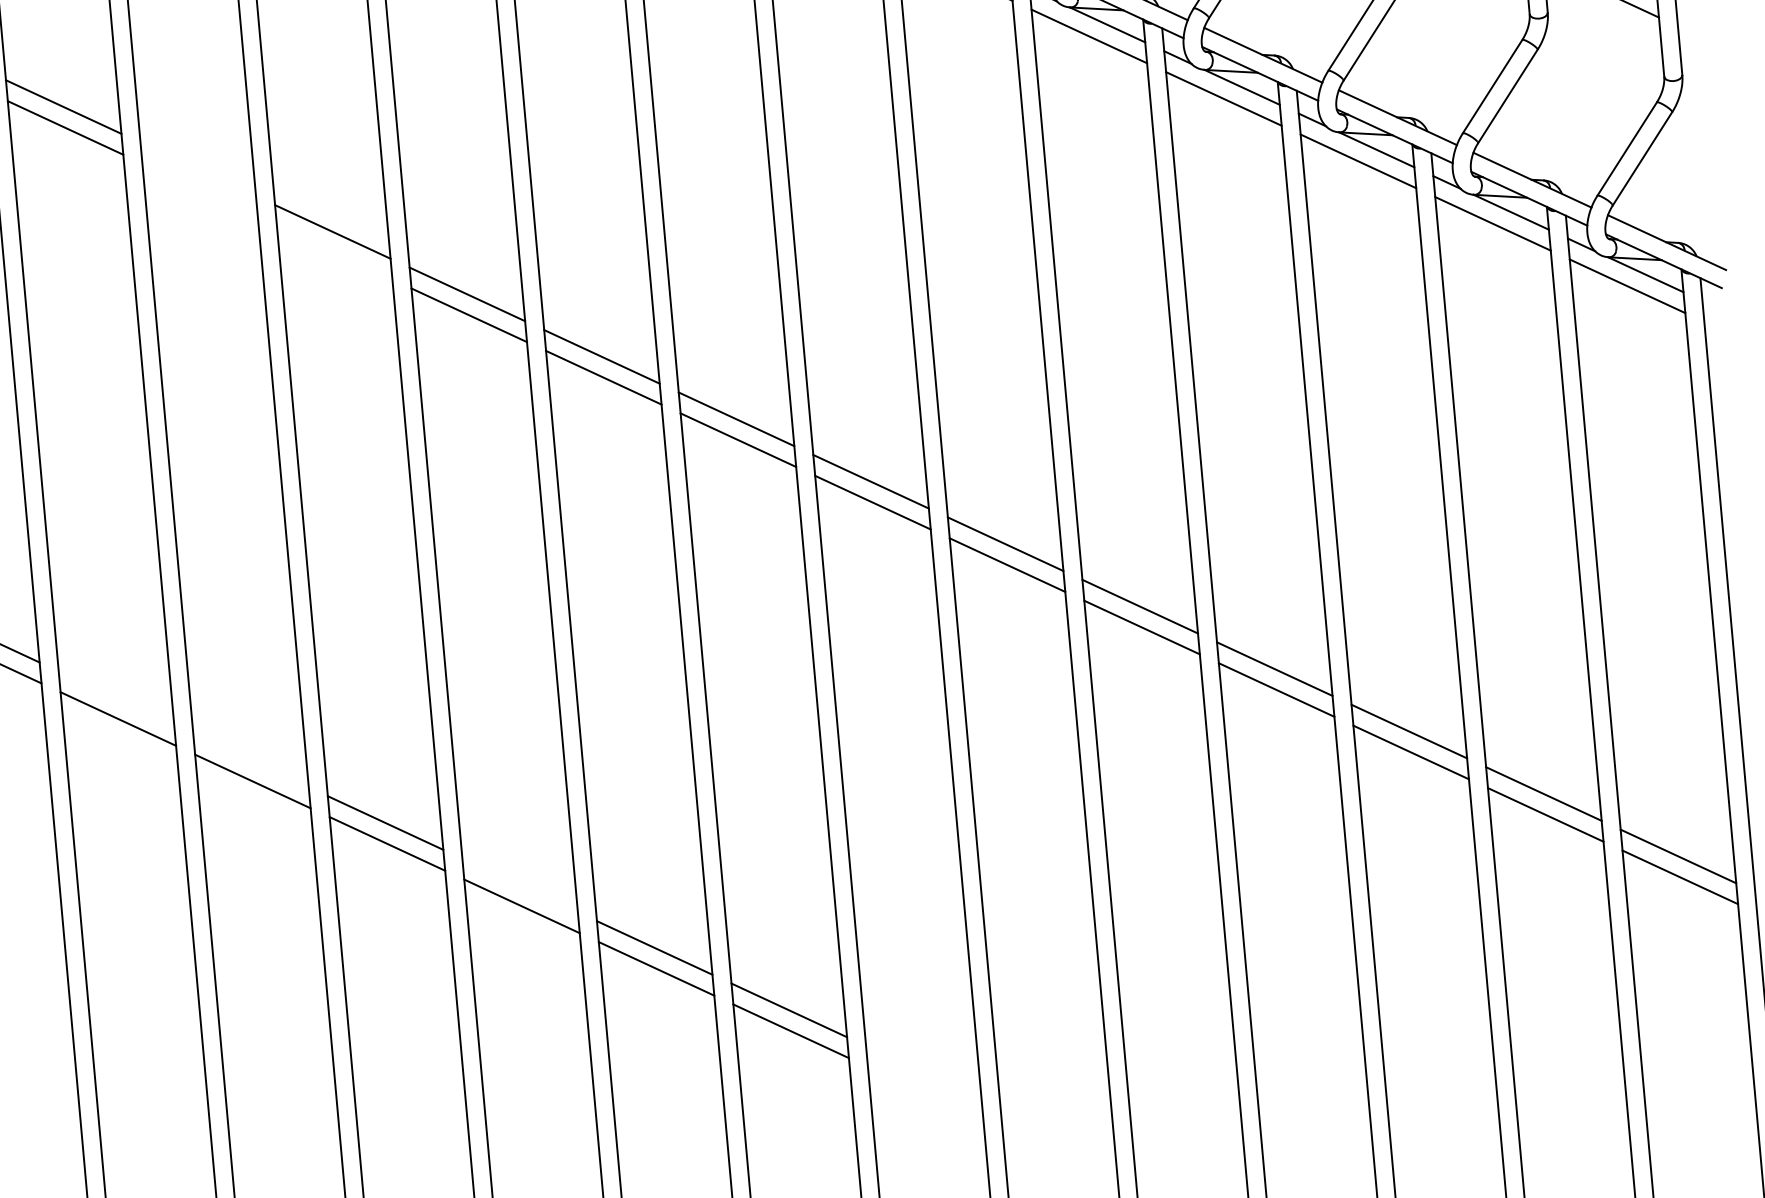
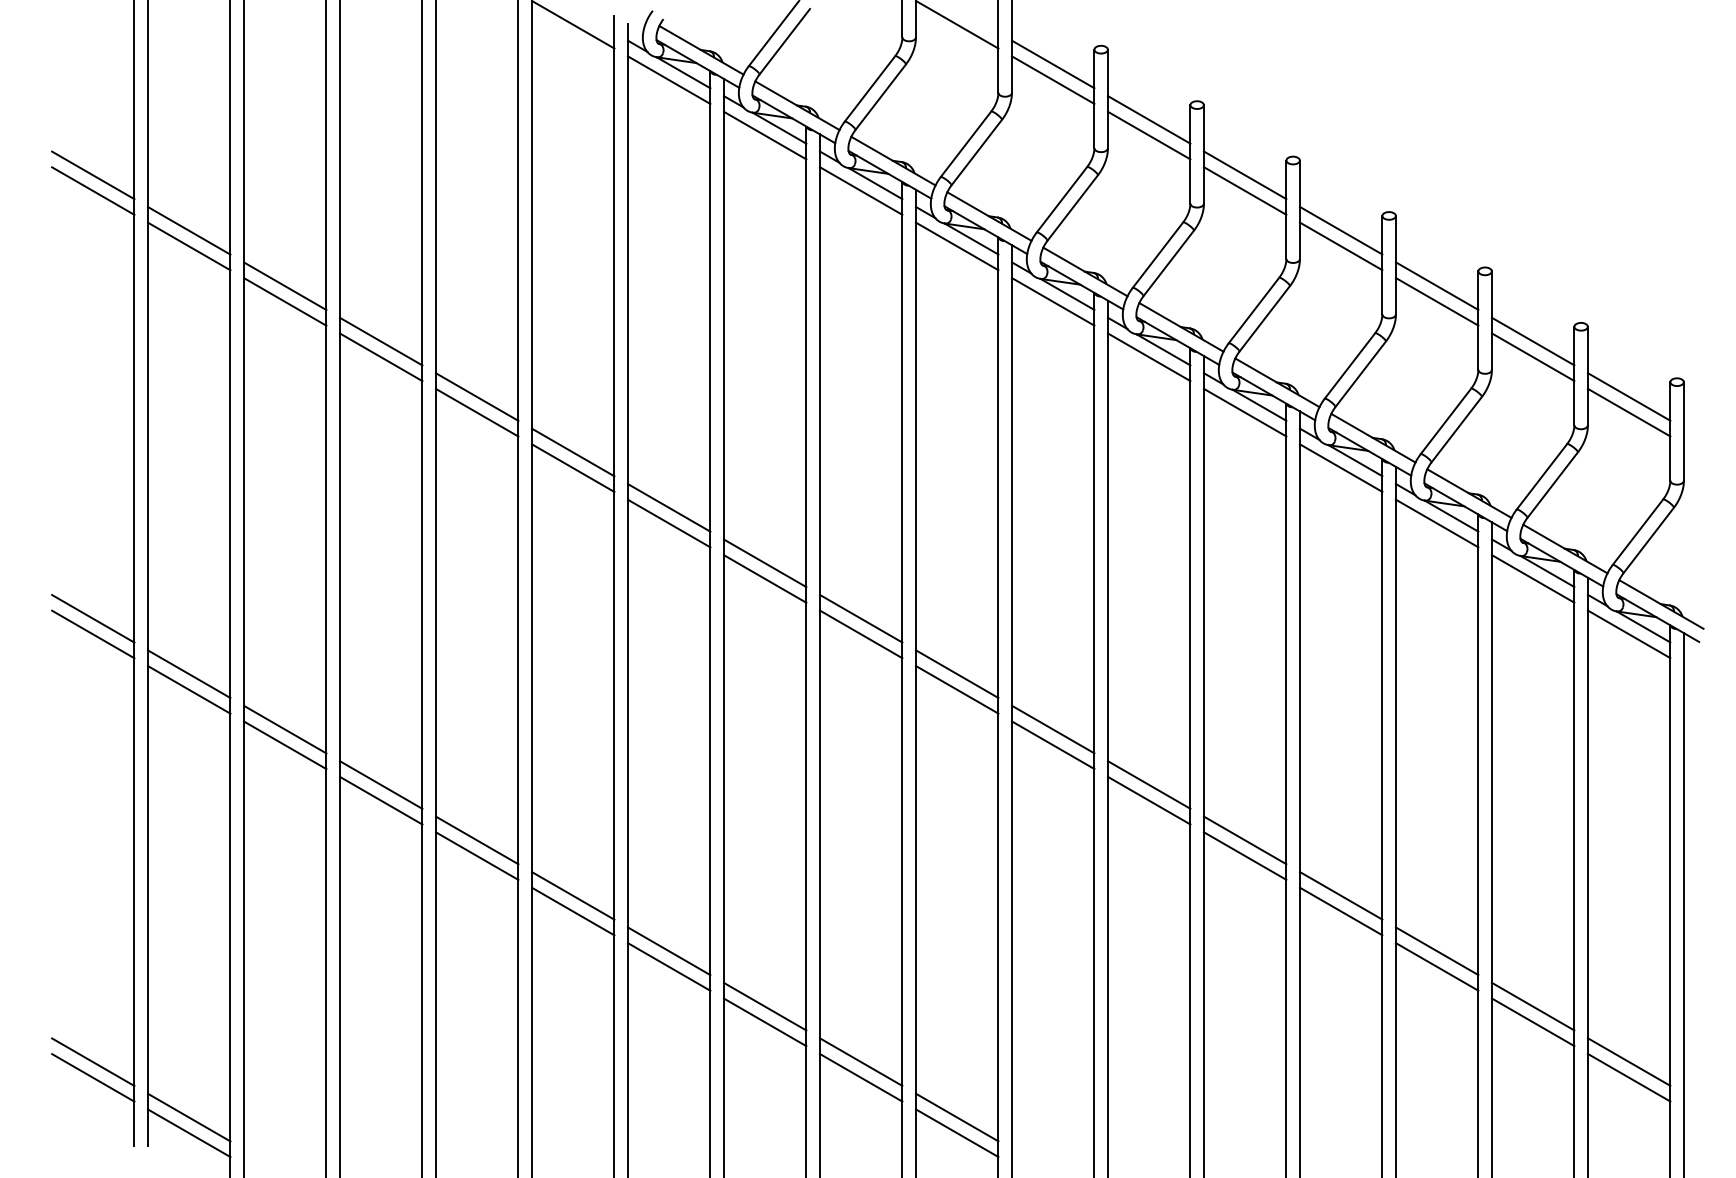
line: (198, 169) -> (573, 452), added
line: (200, 189) -> (573, 467), added
line: (335, 252) -> (669, 523), added
line: (116, 698) -> (477, 840), added
line: (251, 760) -> (573, 895), added
line: (520, 885) -> (765, 1006), added

